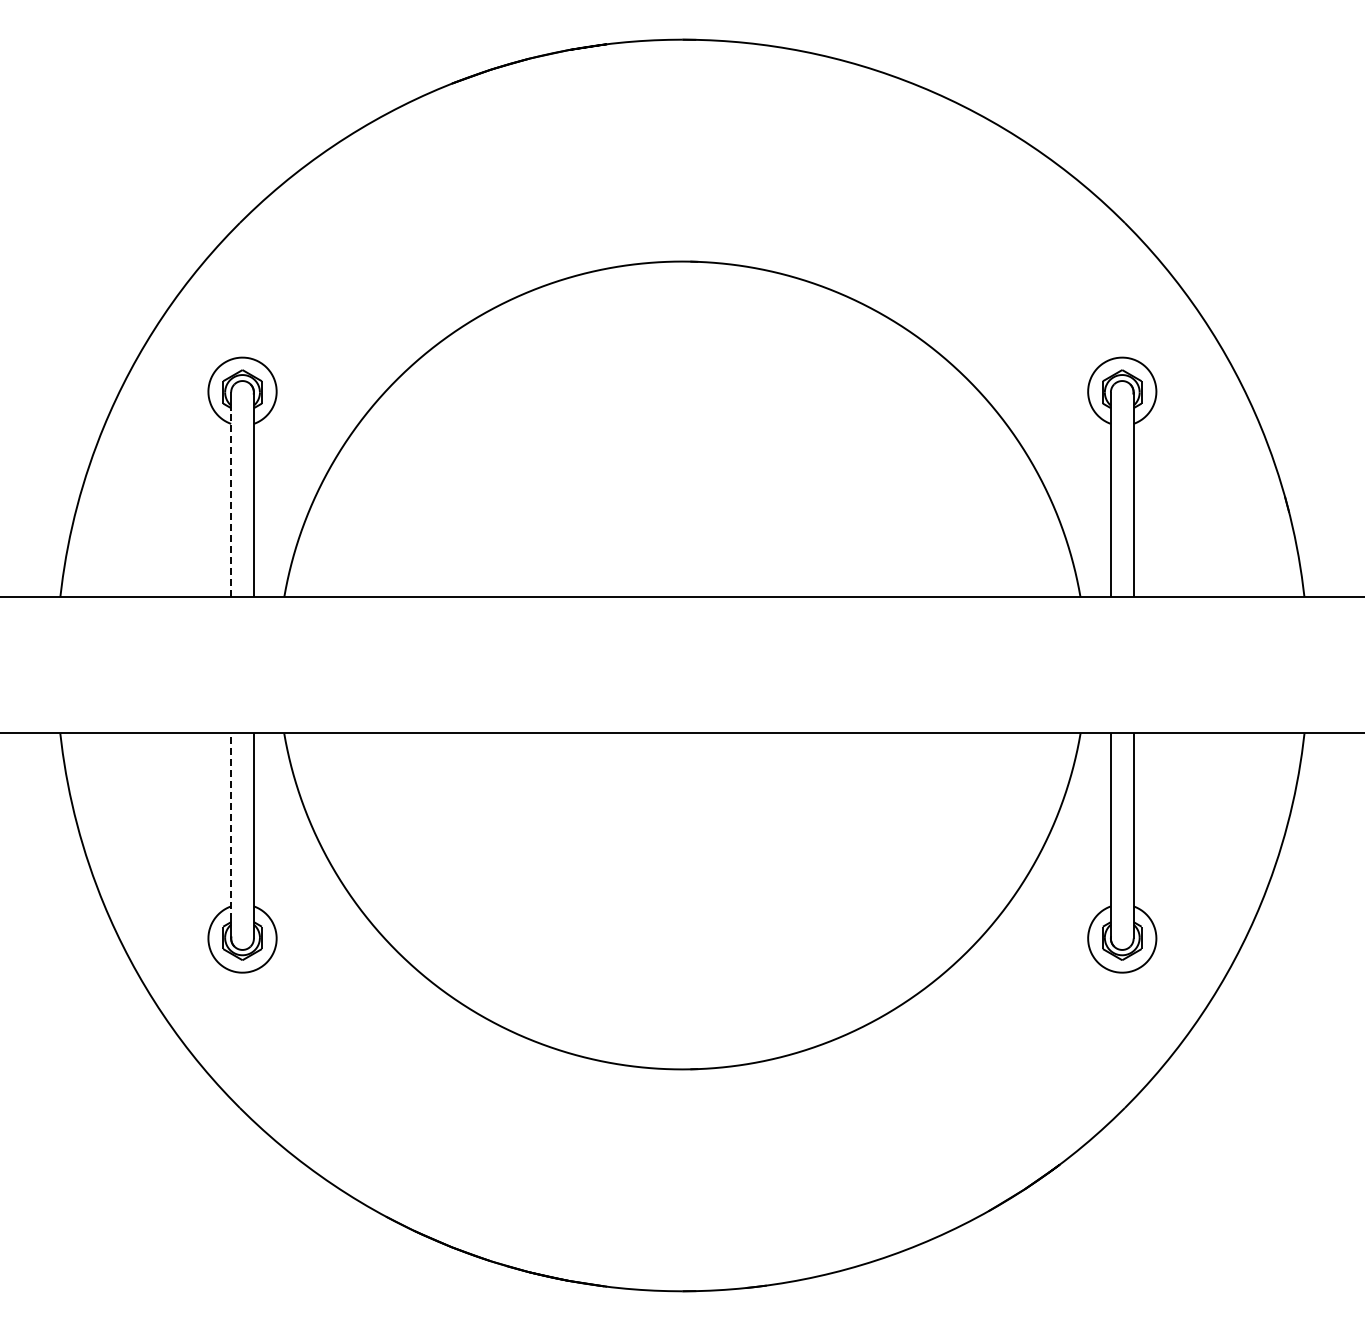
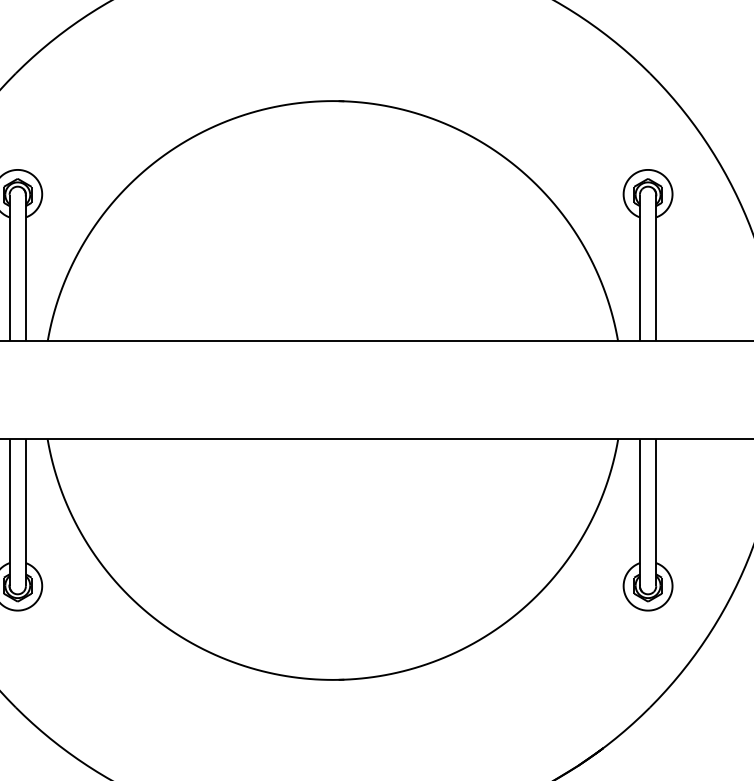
line: (231, 503) -> (9, 274), dashed -> solid
line: (231, 826) -> (9, 505), dashed -> solid

